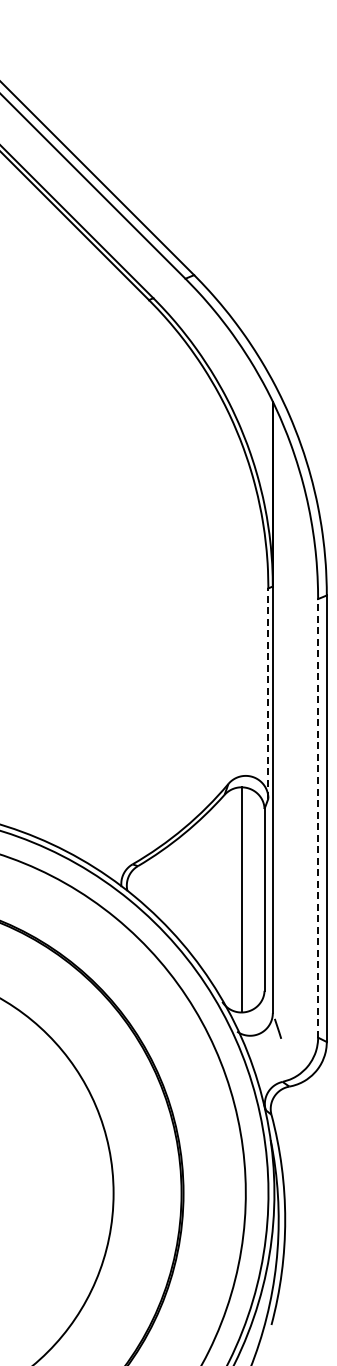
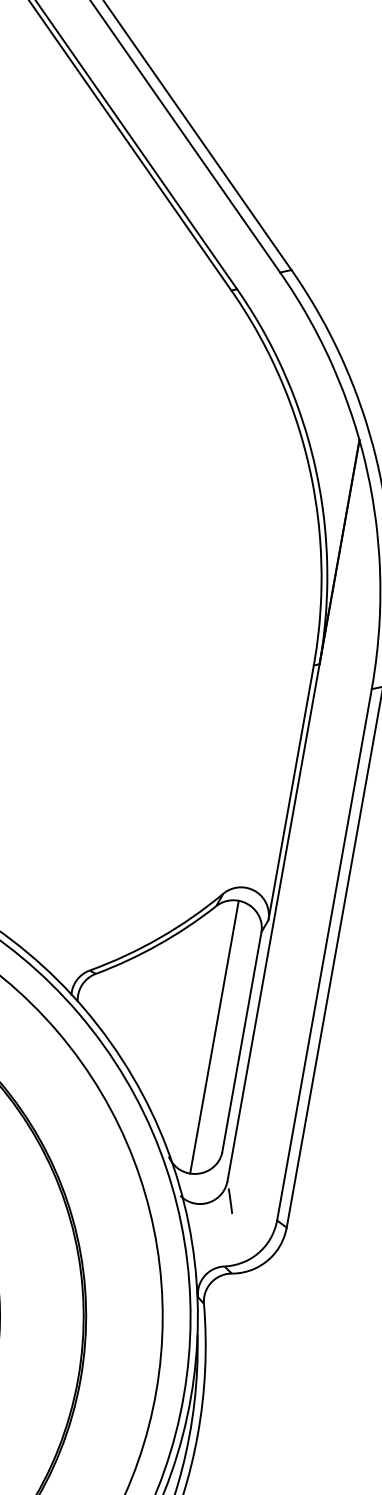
line: (268, 692) -> (291, 791), dashed -> solid
line: (318, 817) -> (325, 953), dashed -> solid

